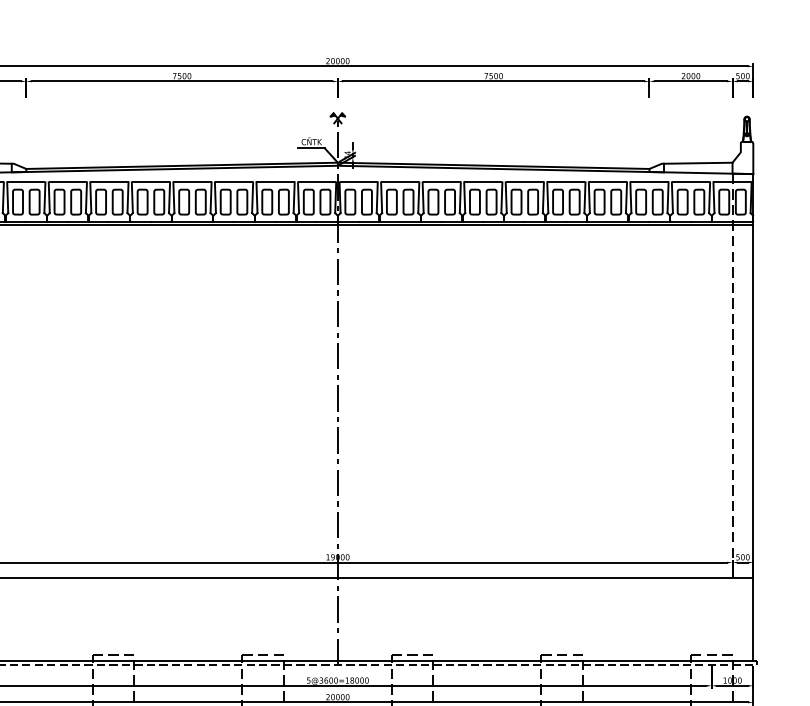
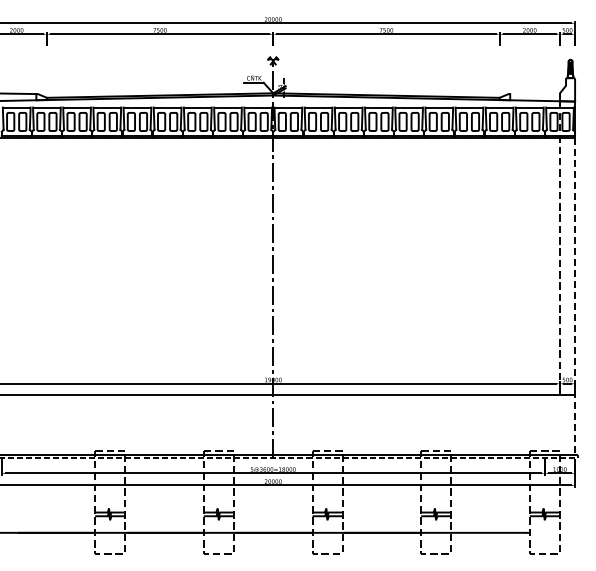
line: (698, 162) -> (535, 93), removed
line: (753, 443) -> (575, 297), solid -> dashed

